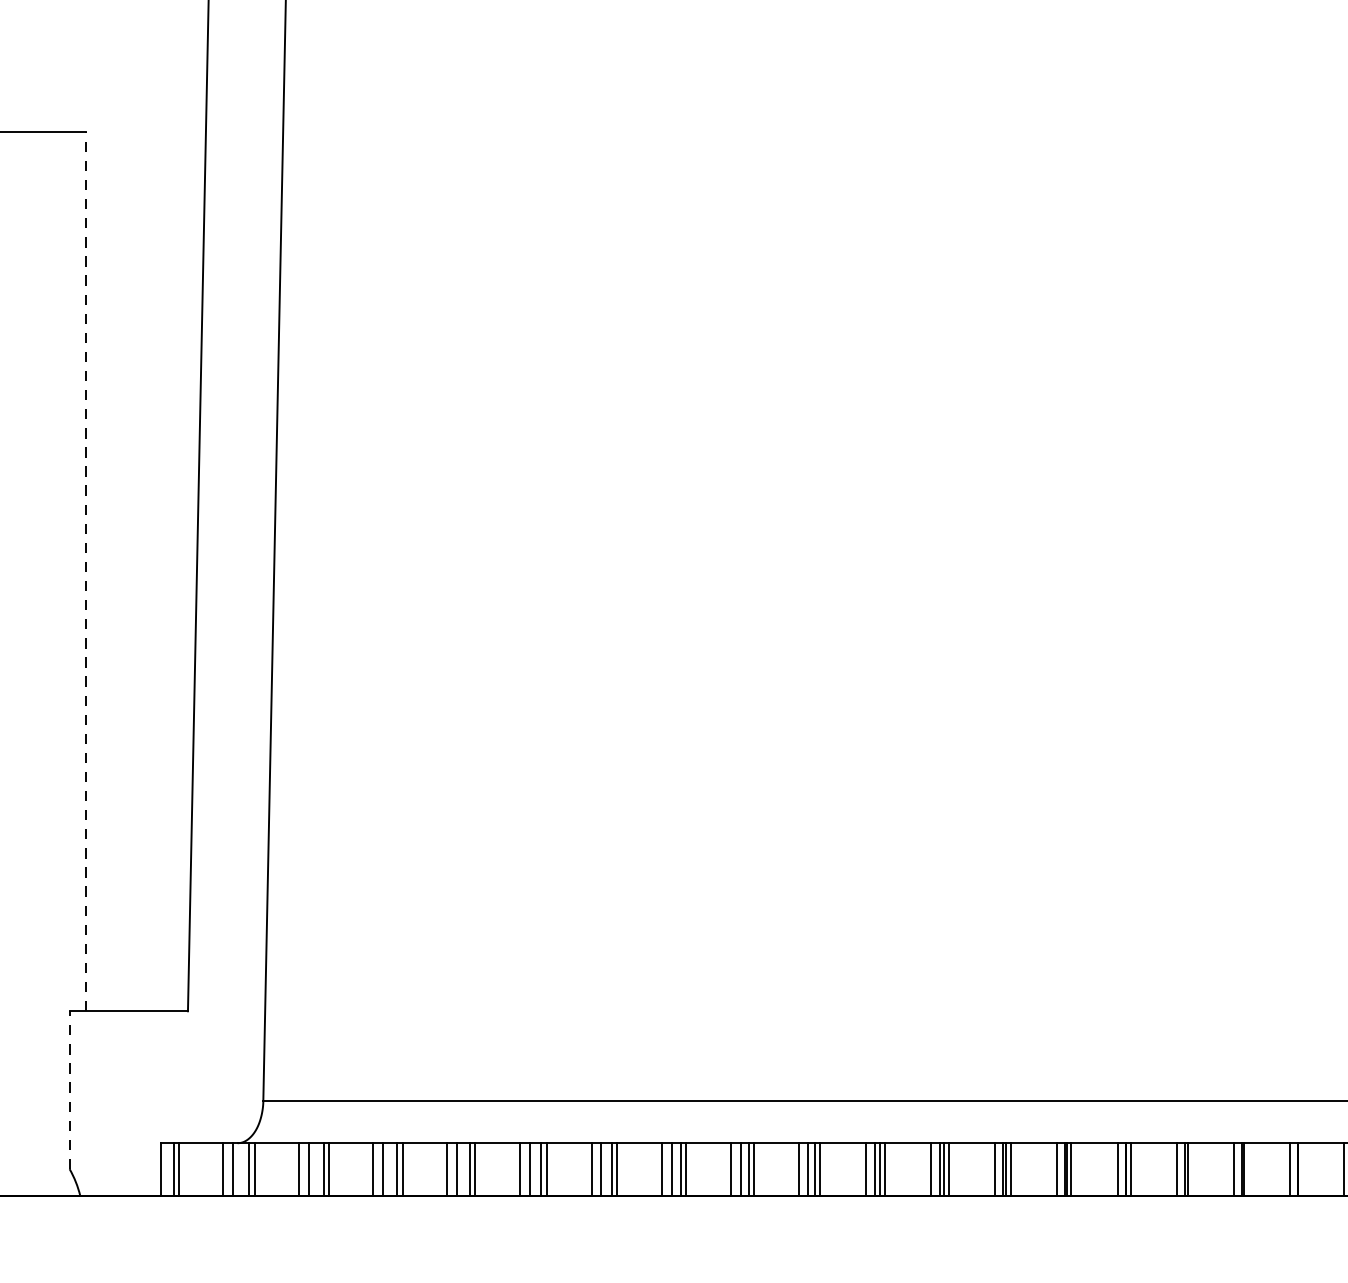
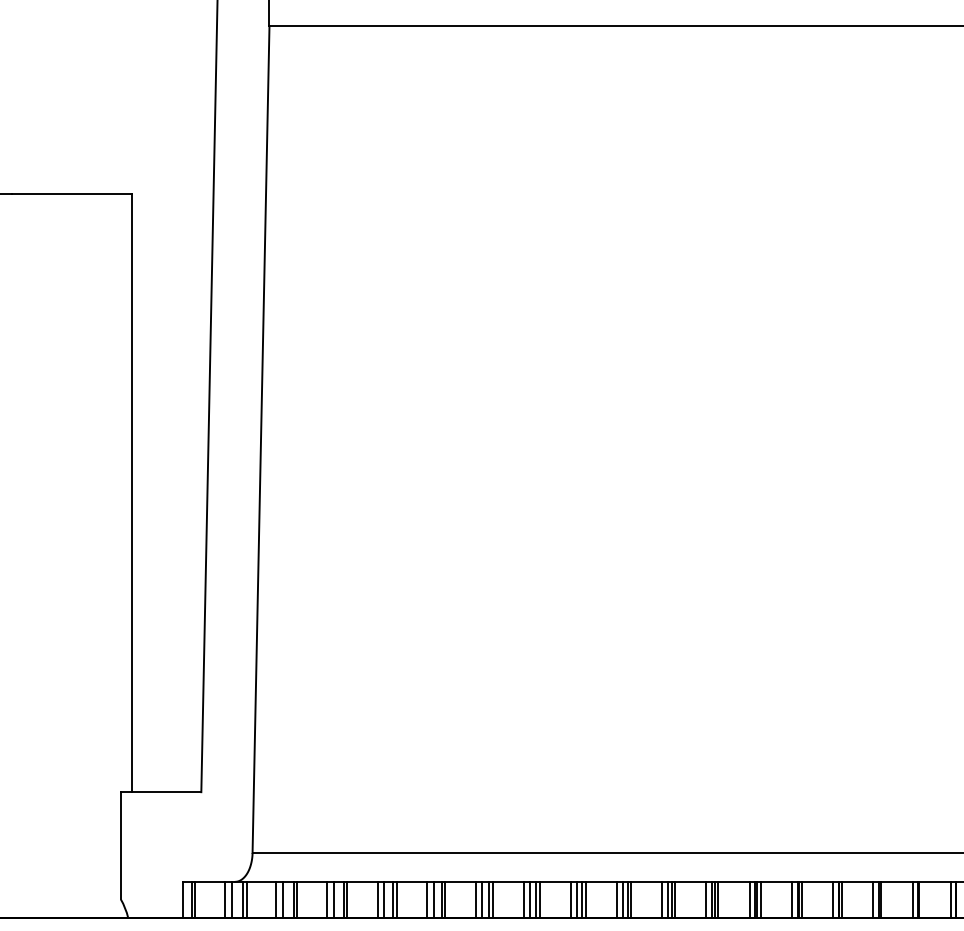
line: (85, 571) -> (131, 493), dashed -> solid
line: (69, 1089) -> (120, 845), dashed -> solid

